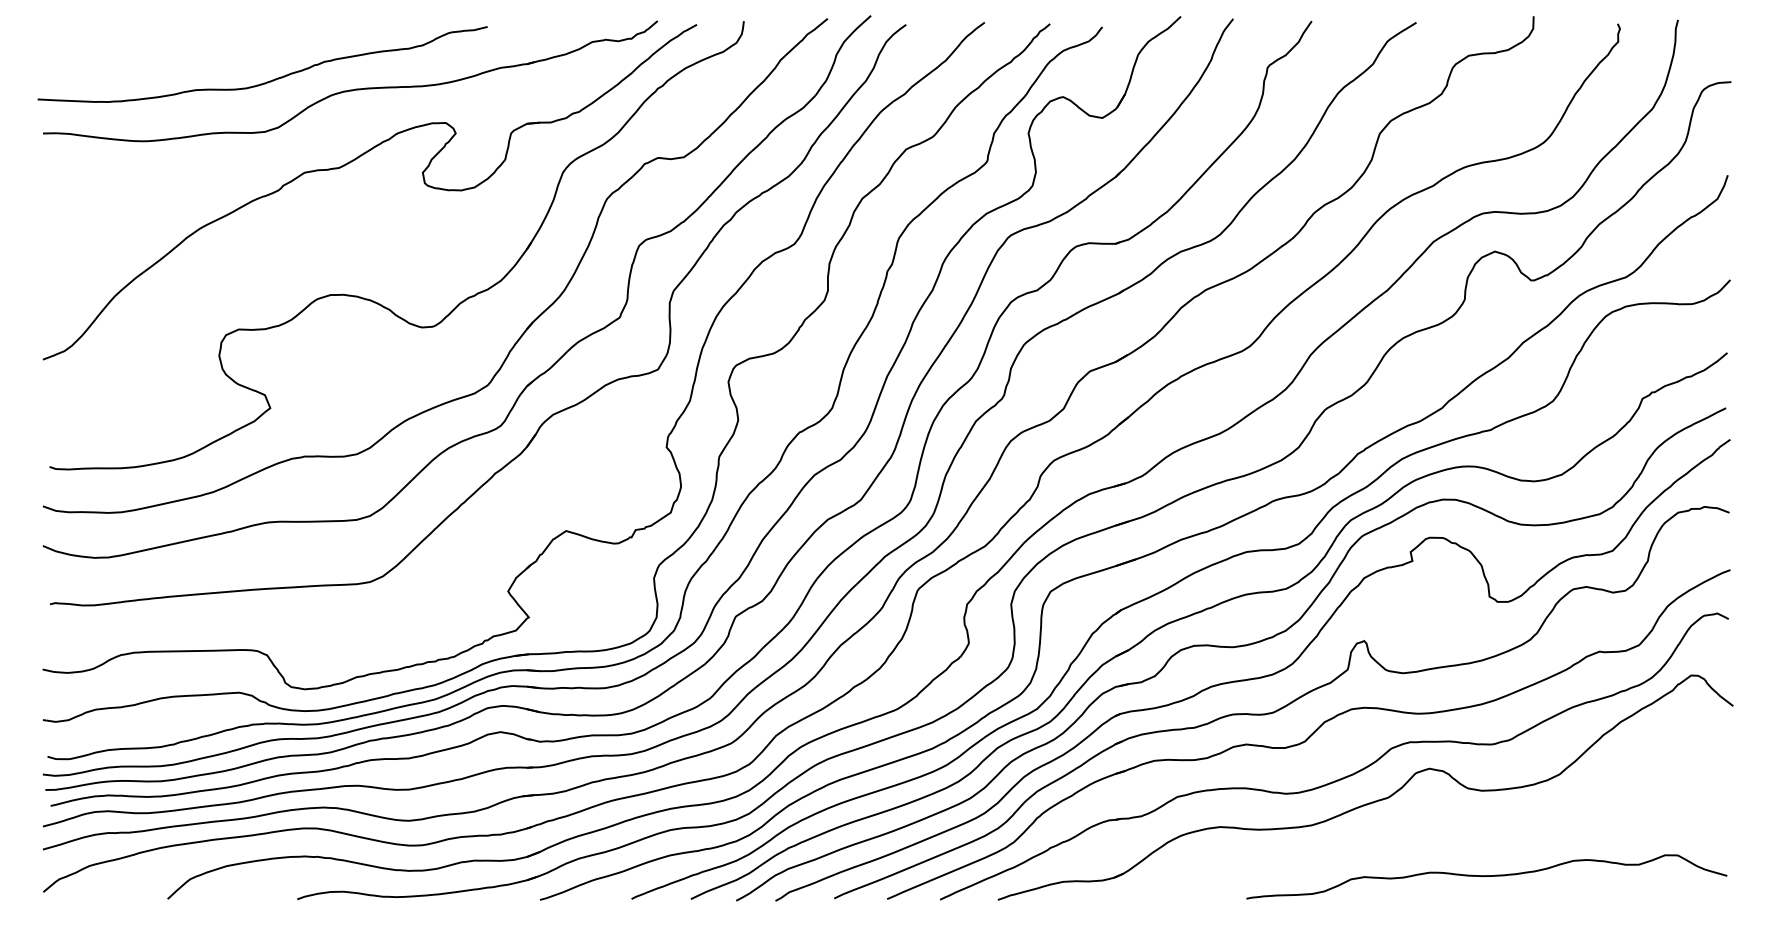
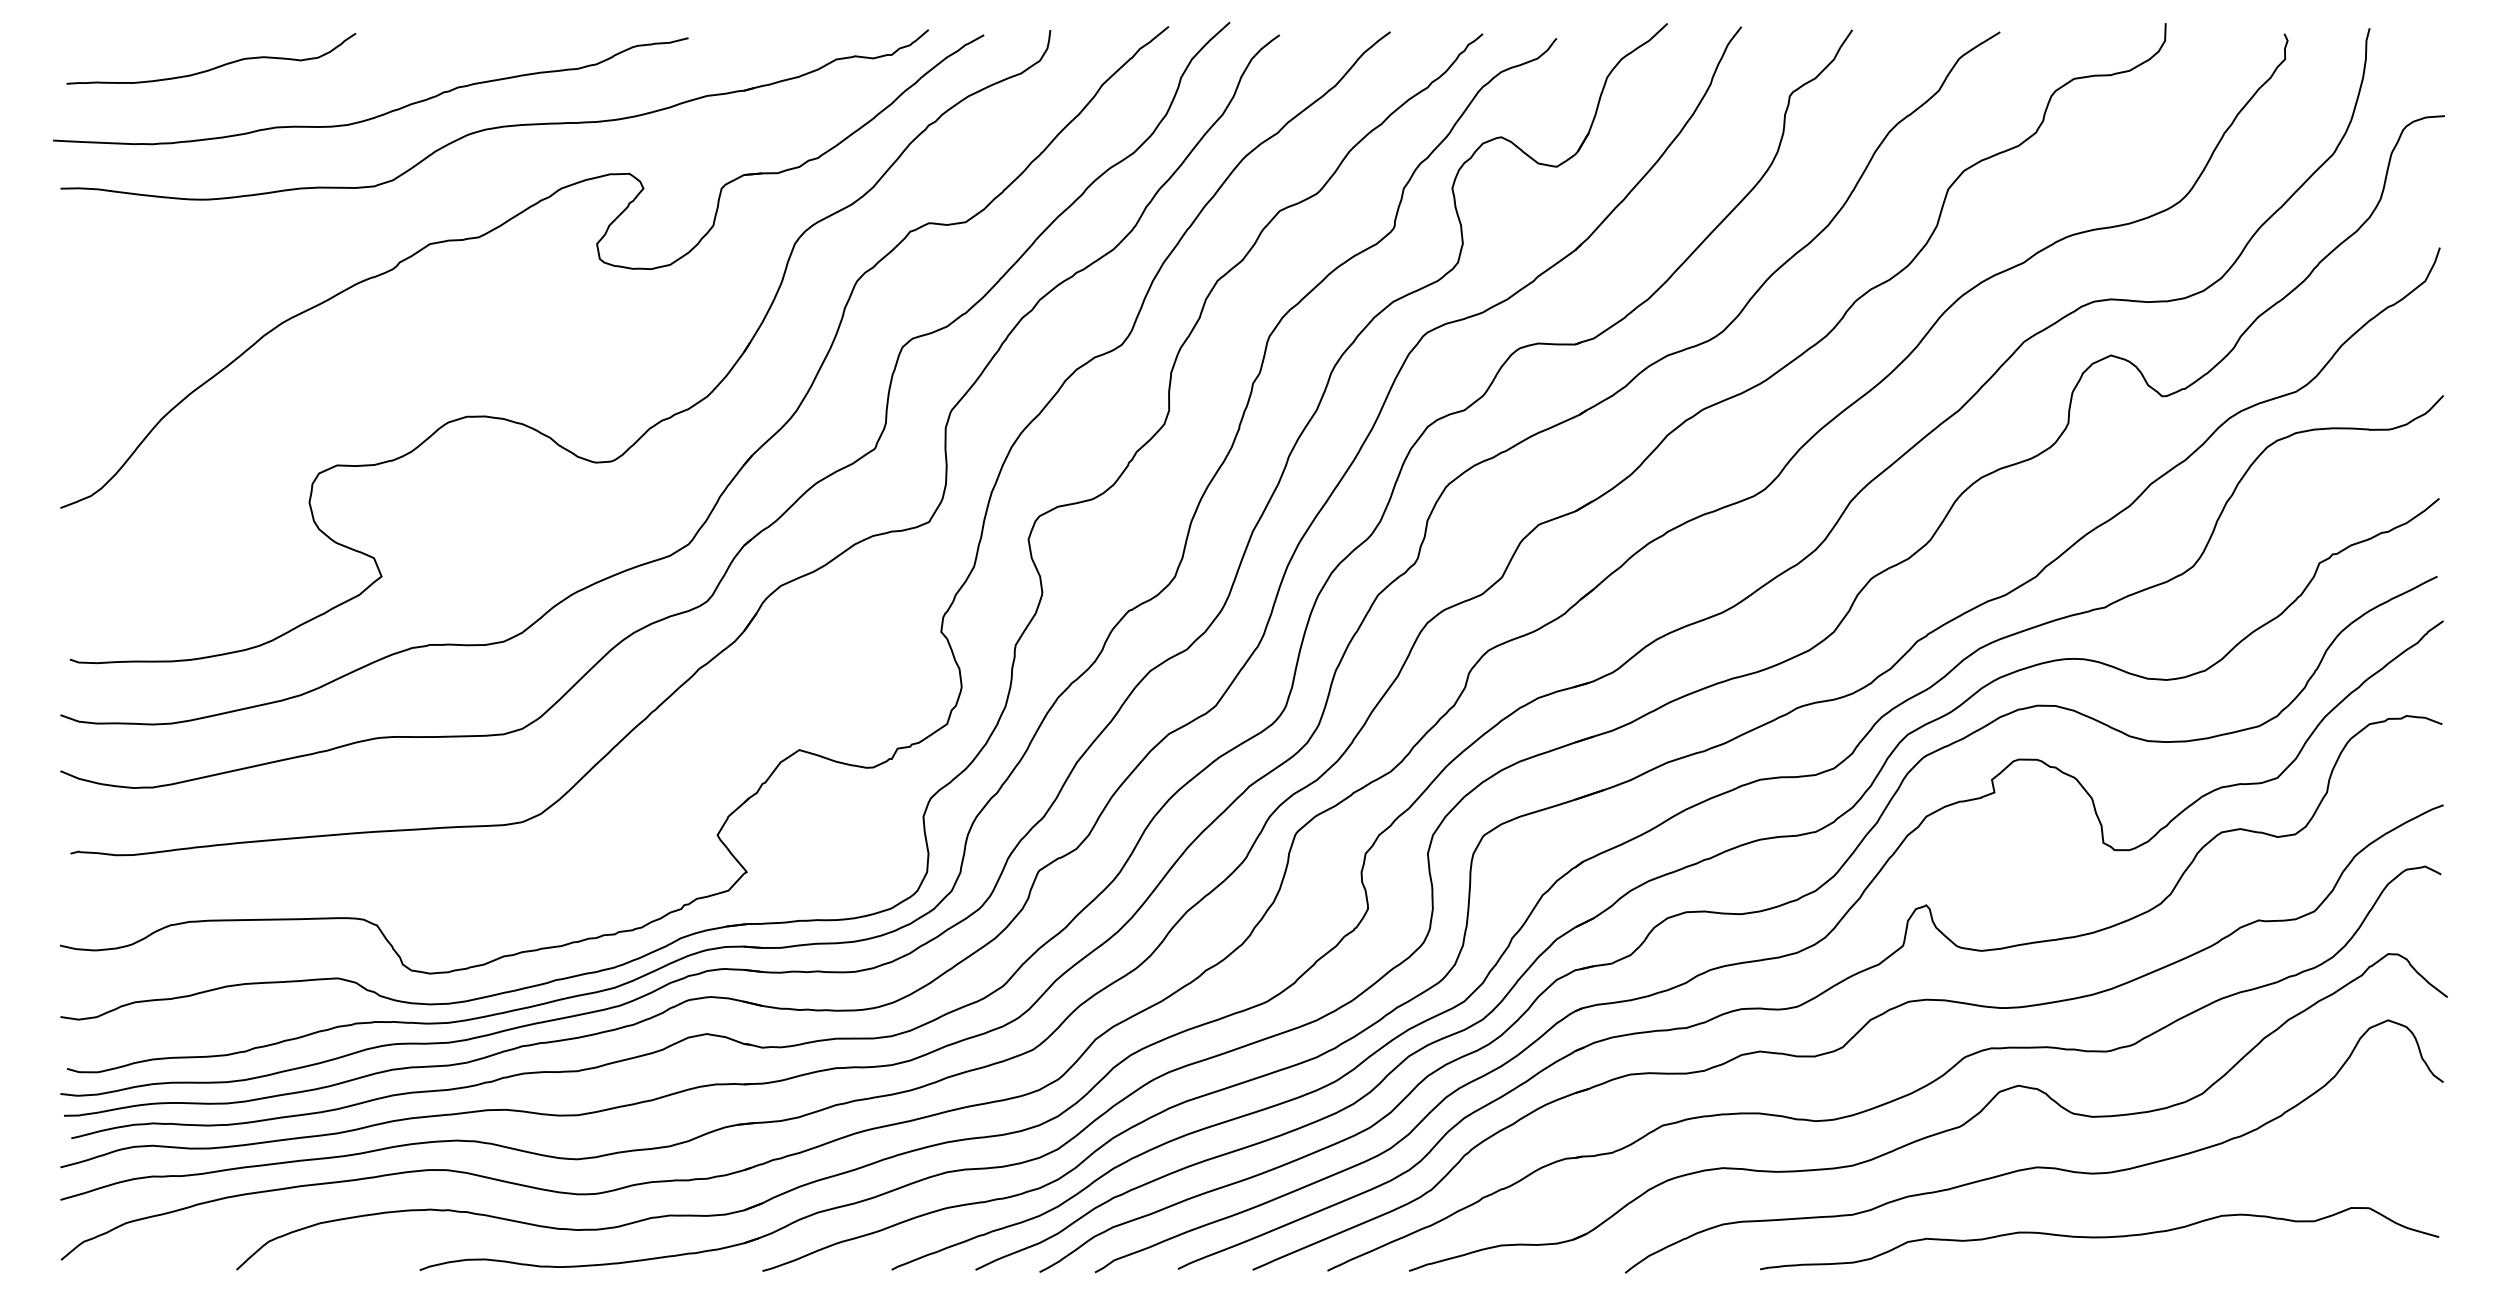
curve: (150, 47) -> (212, 67), added
curve: (1441, 825) -> (2035, 1165), added

